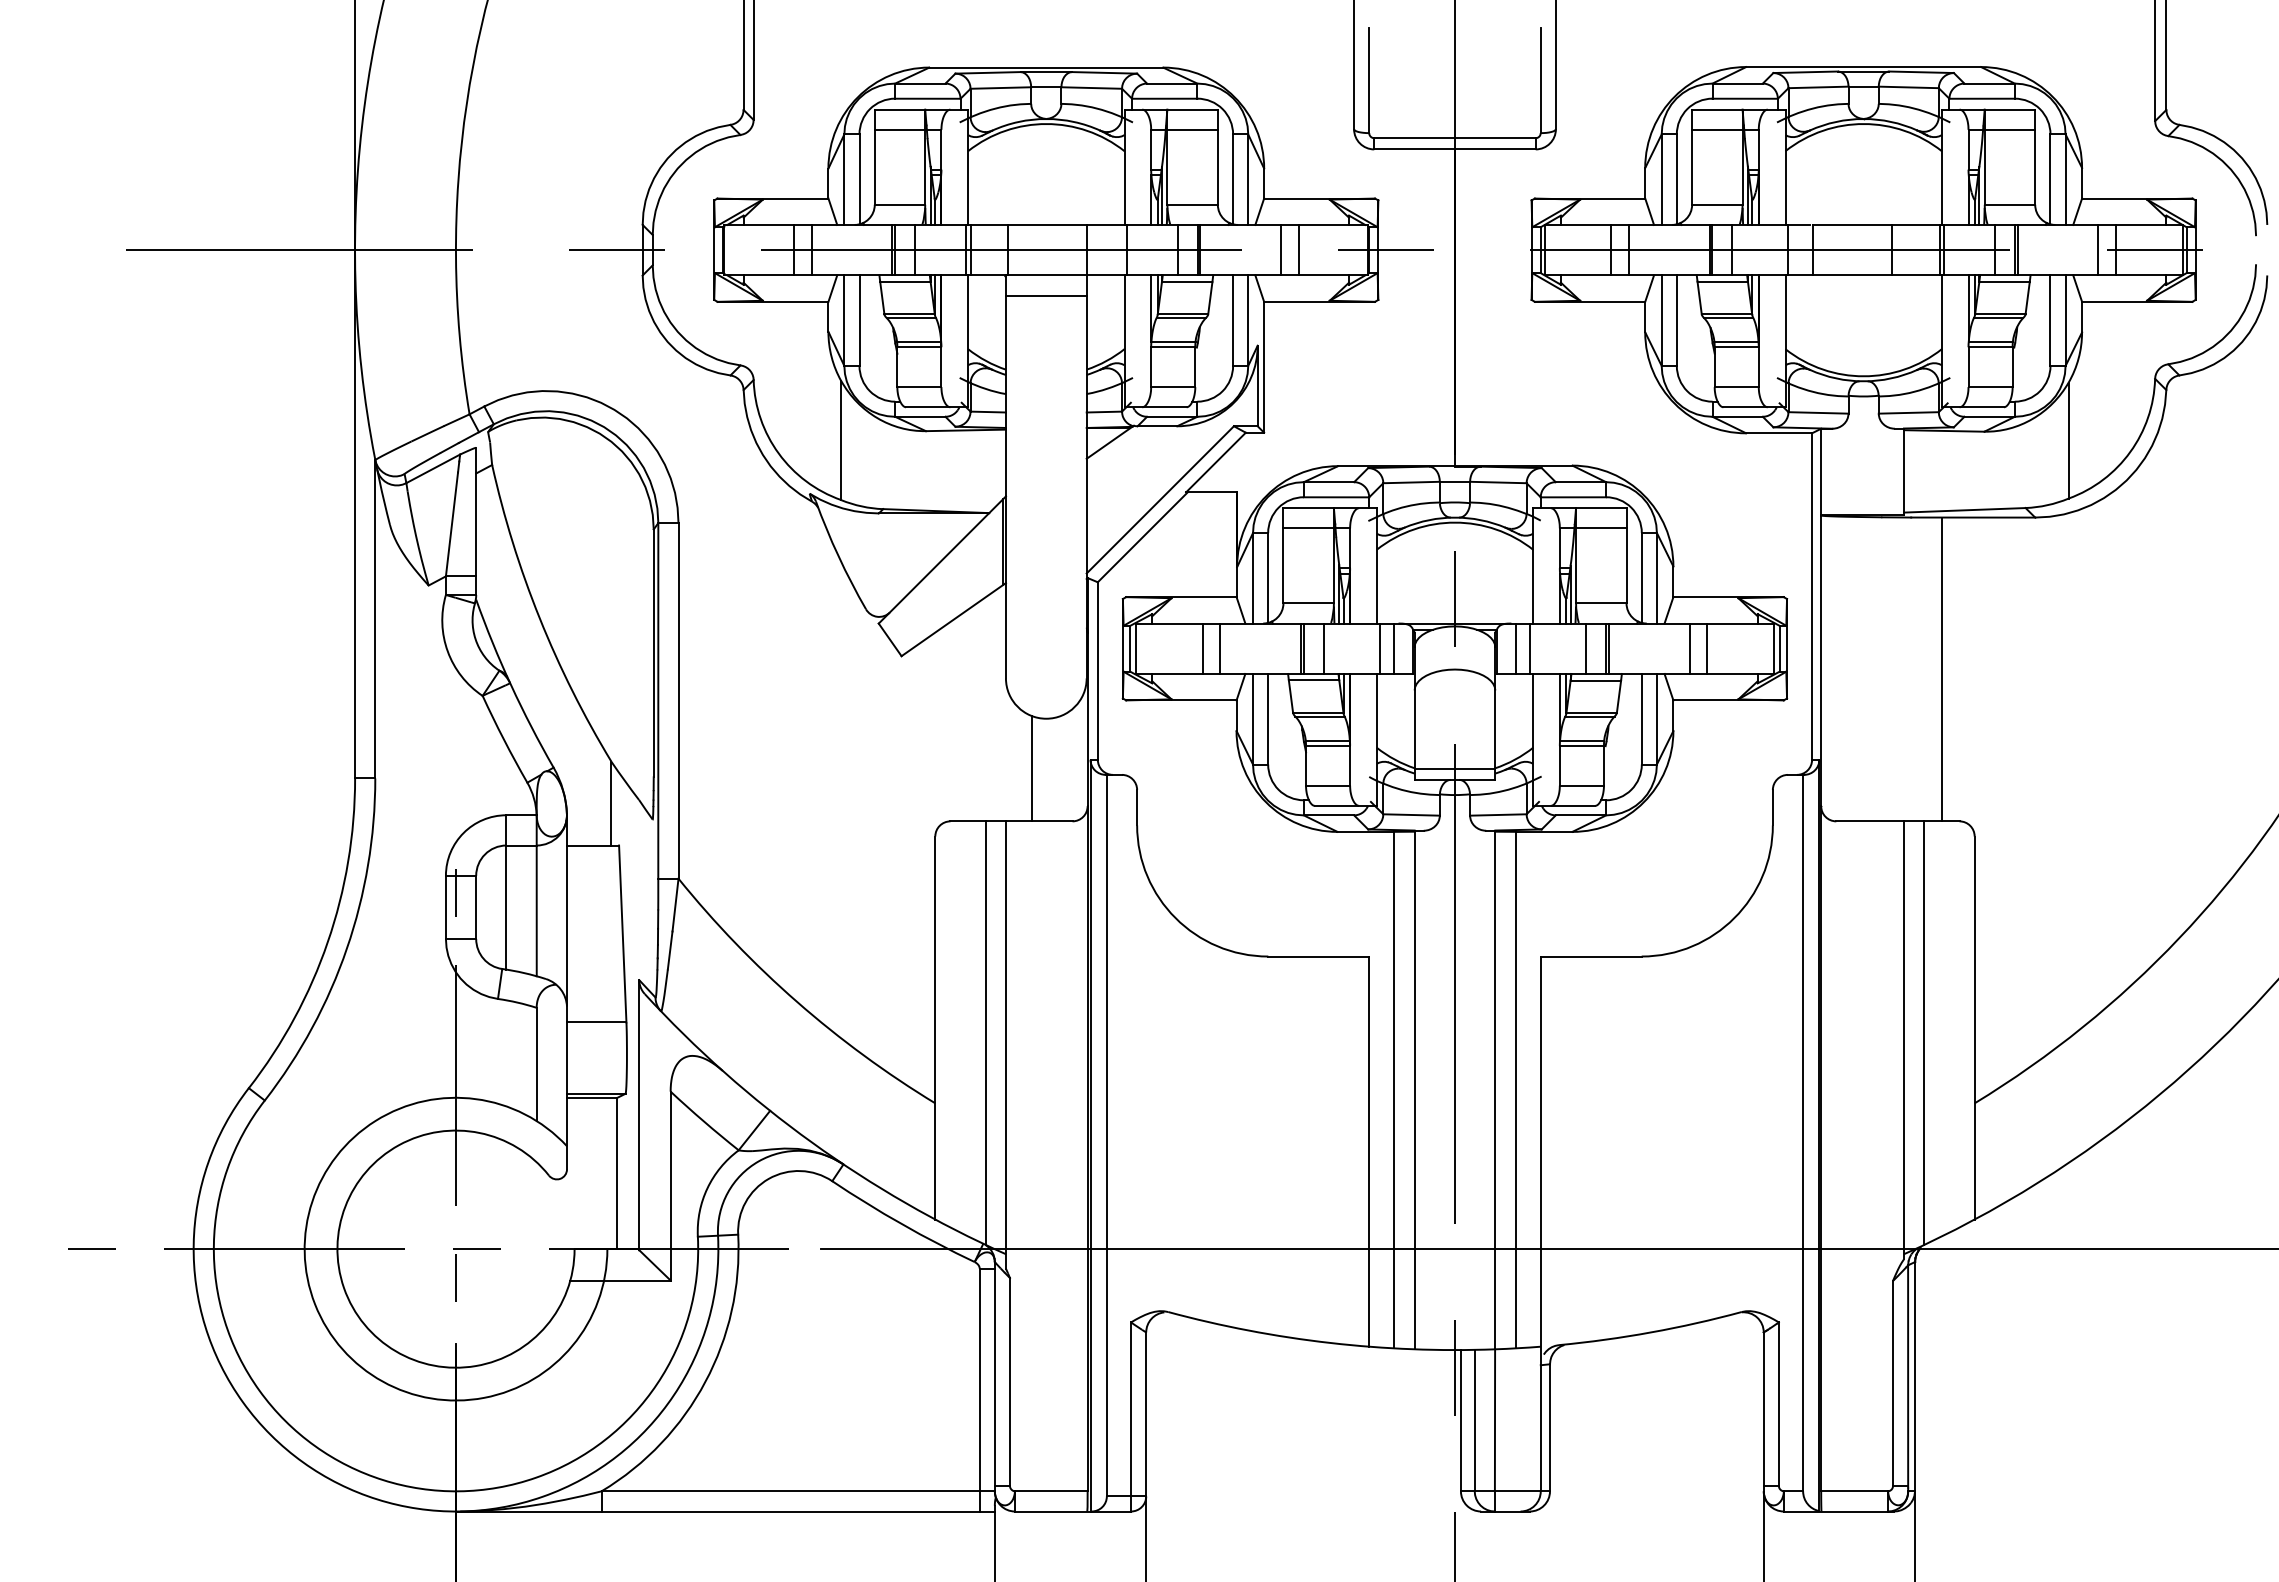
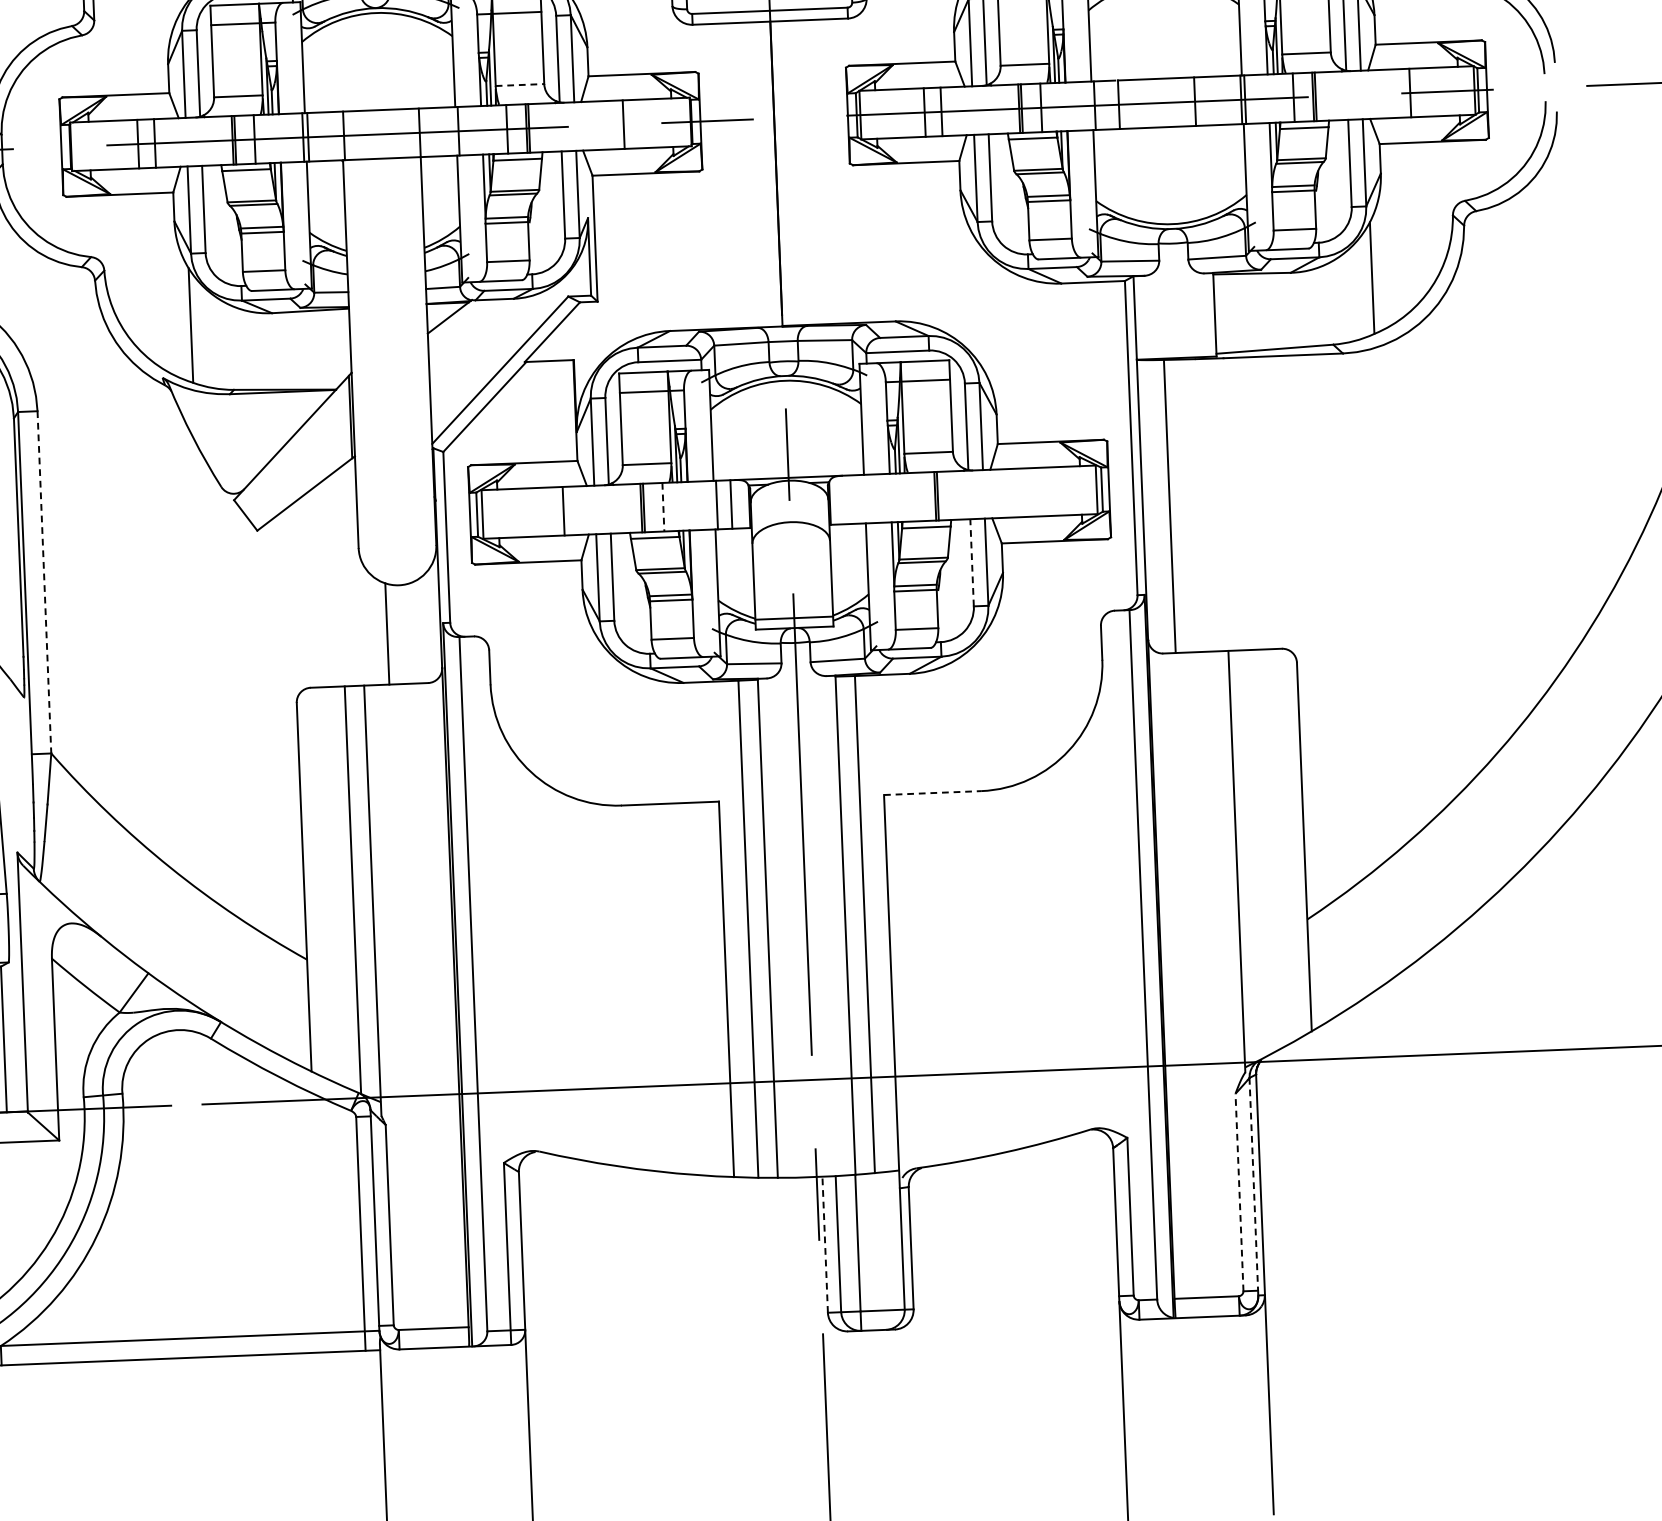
line: (1193, 204) -> (520, 84), solid -> dashed
line: (1281, 249) -> (607, 124), removed
line: (2098, 249) -> (1393, 93), removed
line: (1045, 295) -> (381, 178), removed
line: (1202, 648) -> (546, 511), removed
line: (1515, 648) -> (847, 499), removed
line: (1530, 648) -> (862, 498), removed
line: (1586, 648) -> (916, 496), removed
line: (1689, 648) -> (1015, 492), removed
line: (1707, 648) -> (1032, 492), removed
line: (1323, 649) -> (663, 507), solid -> dashed
line: (1942, 669) -> (1170, 506), moved
line: (678, 700) -> (44, 581), solid -> dashed
line: (1641, 718) -> (971, 562), solid -> dashed
line: (1591, 956) -> (932, 793), solid -> dashed
line: (1924, 1032) -> (1256, 853), removed
line: (1908, 1376) -> (1254, 1184), solid -> dashed
line: (1892, 1383) -> (1239, 1192), solid -> dashed
line: (1460, 1420) -> (824, 1244), solid -> dashed

